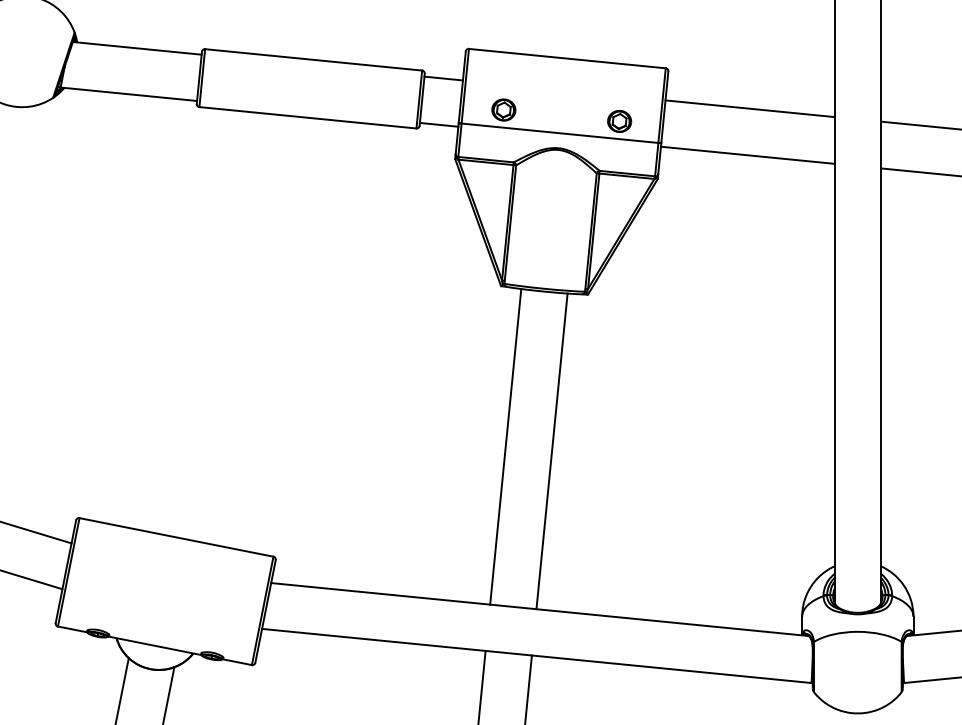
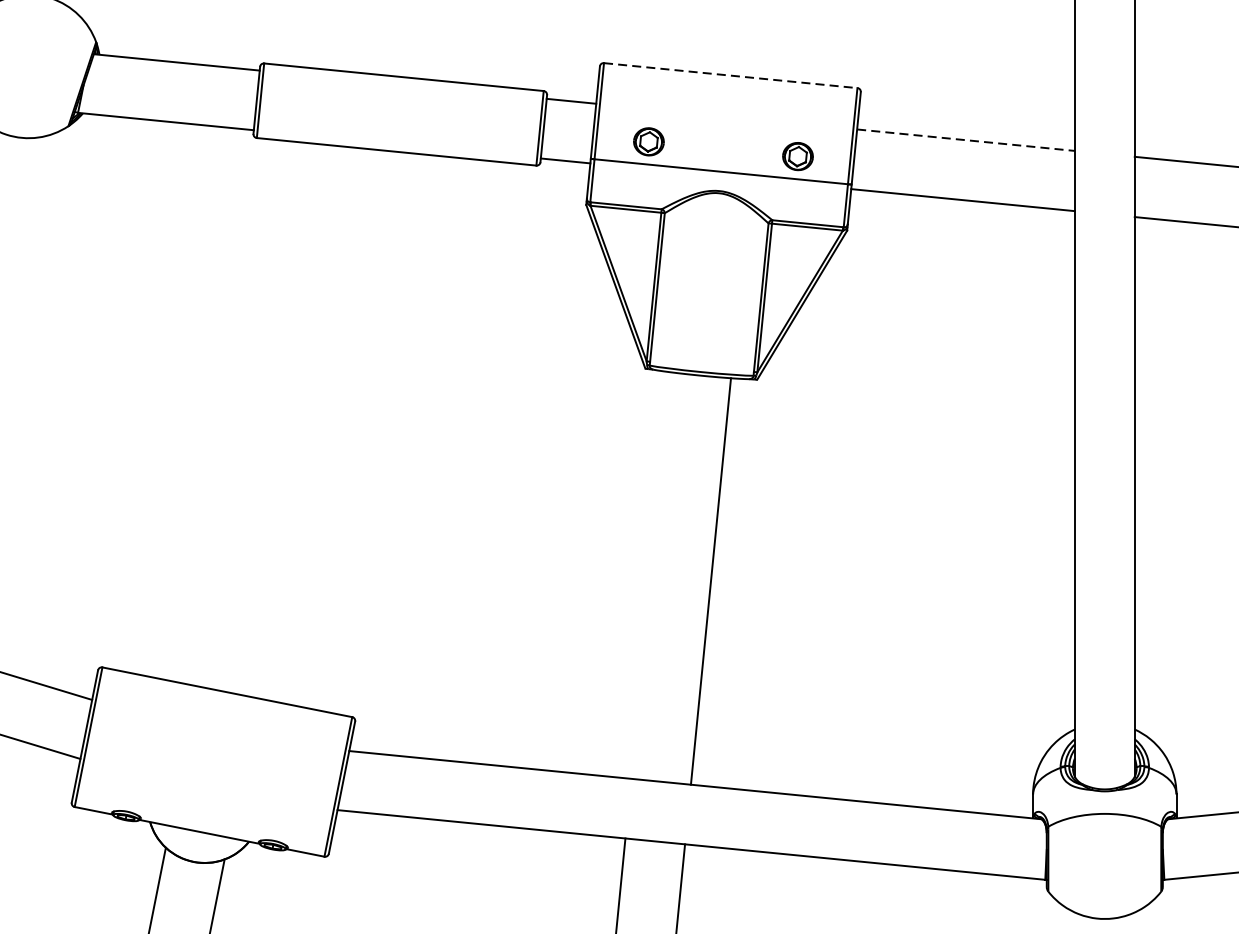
line: (567, 58) -> (730, 75), solid -> dashed
line: (750, 108) -> (966, 139), solid -> dashed
line: (505, 446) -> (651, 575), removed

